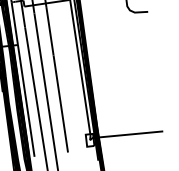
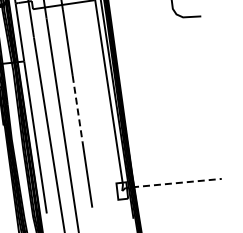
line: (57, 80) -> (77, 109), solid -> dashed
line: (126, 134) -> (171, 183), solid -> dashed

